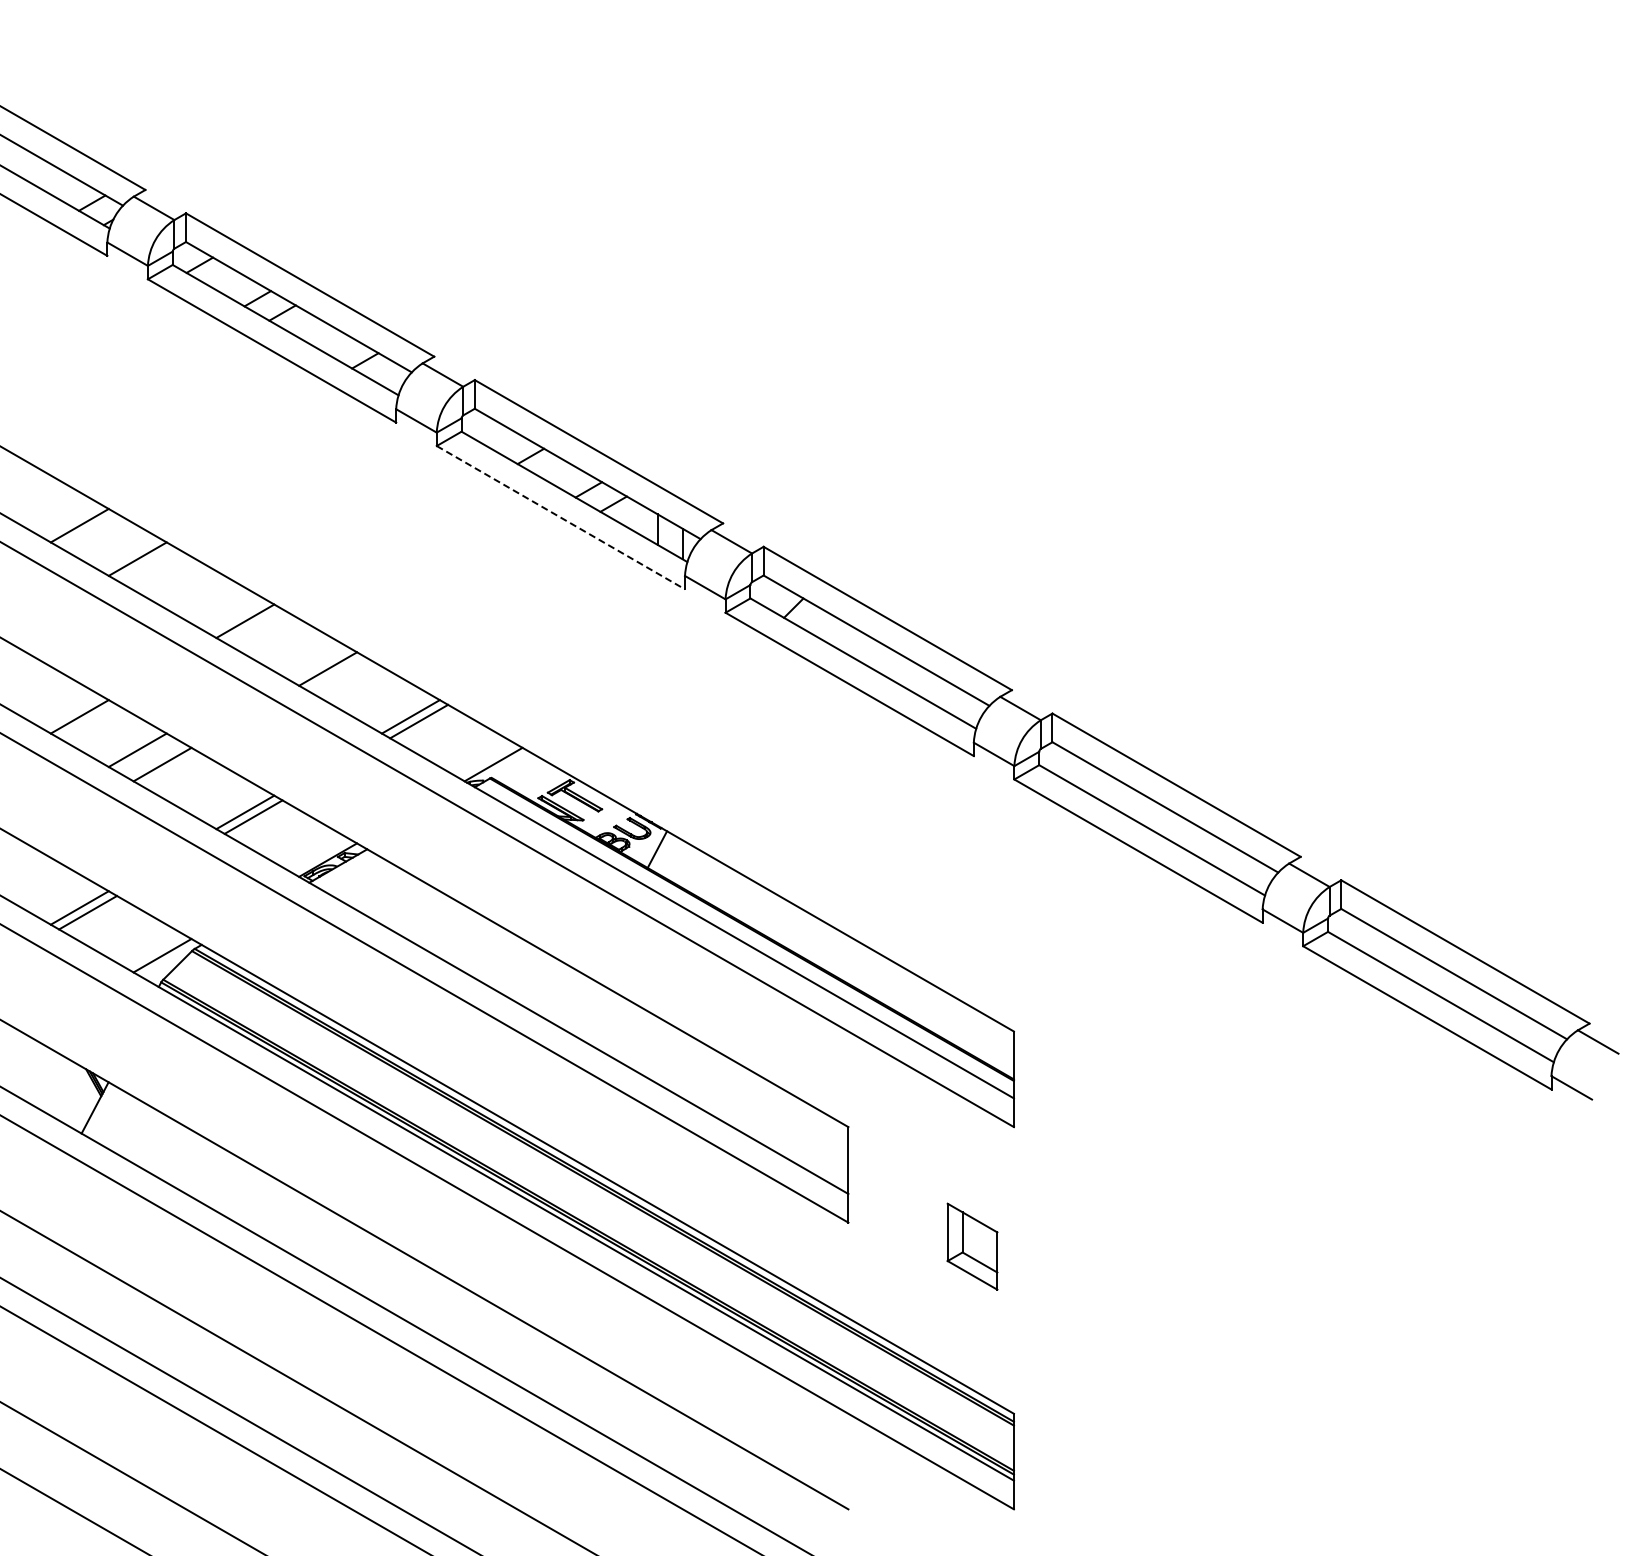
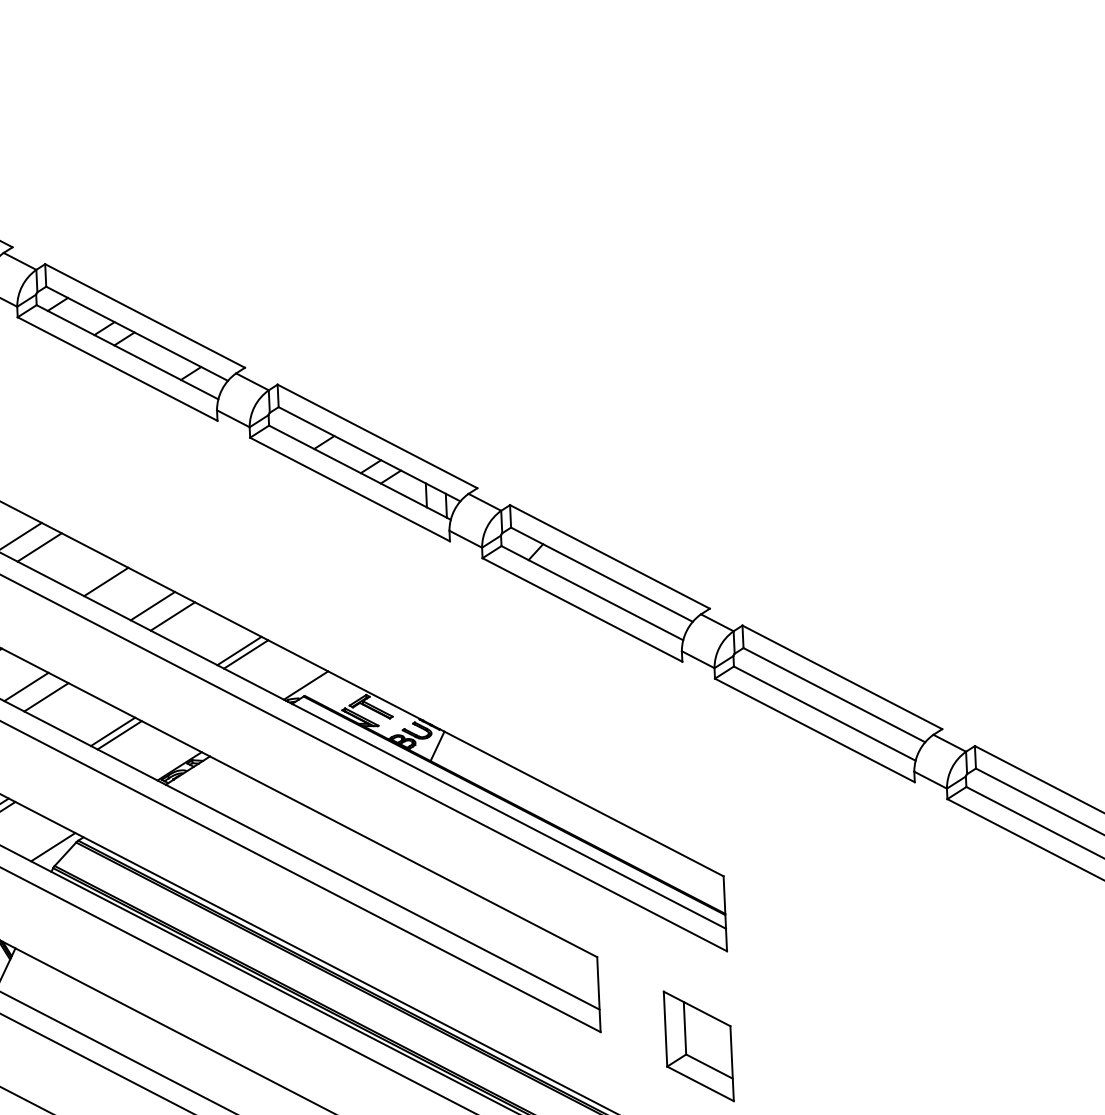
line: (561, 517) -> (350, 489), dashed -> solid
line: (162, 573) -> (39, 547), added
line: (303, 654) -> (153, 605), added
part: (972, 1246) -> (698, 1046), size x1.67

